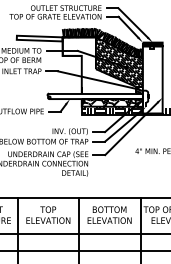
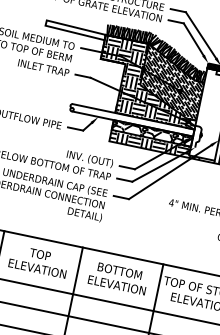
hatch: (98, 65) -> (144, 81), added

